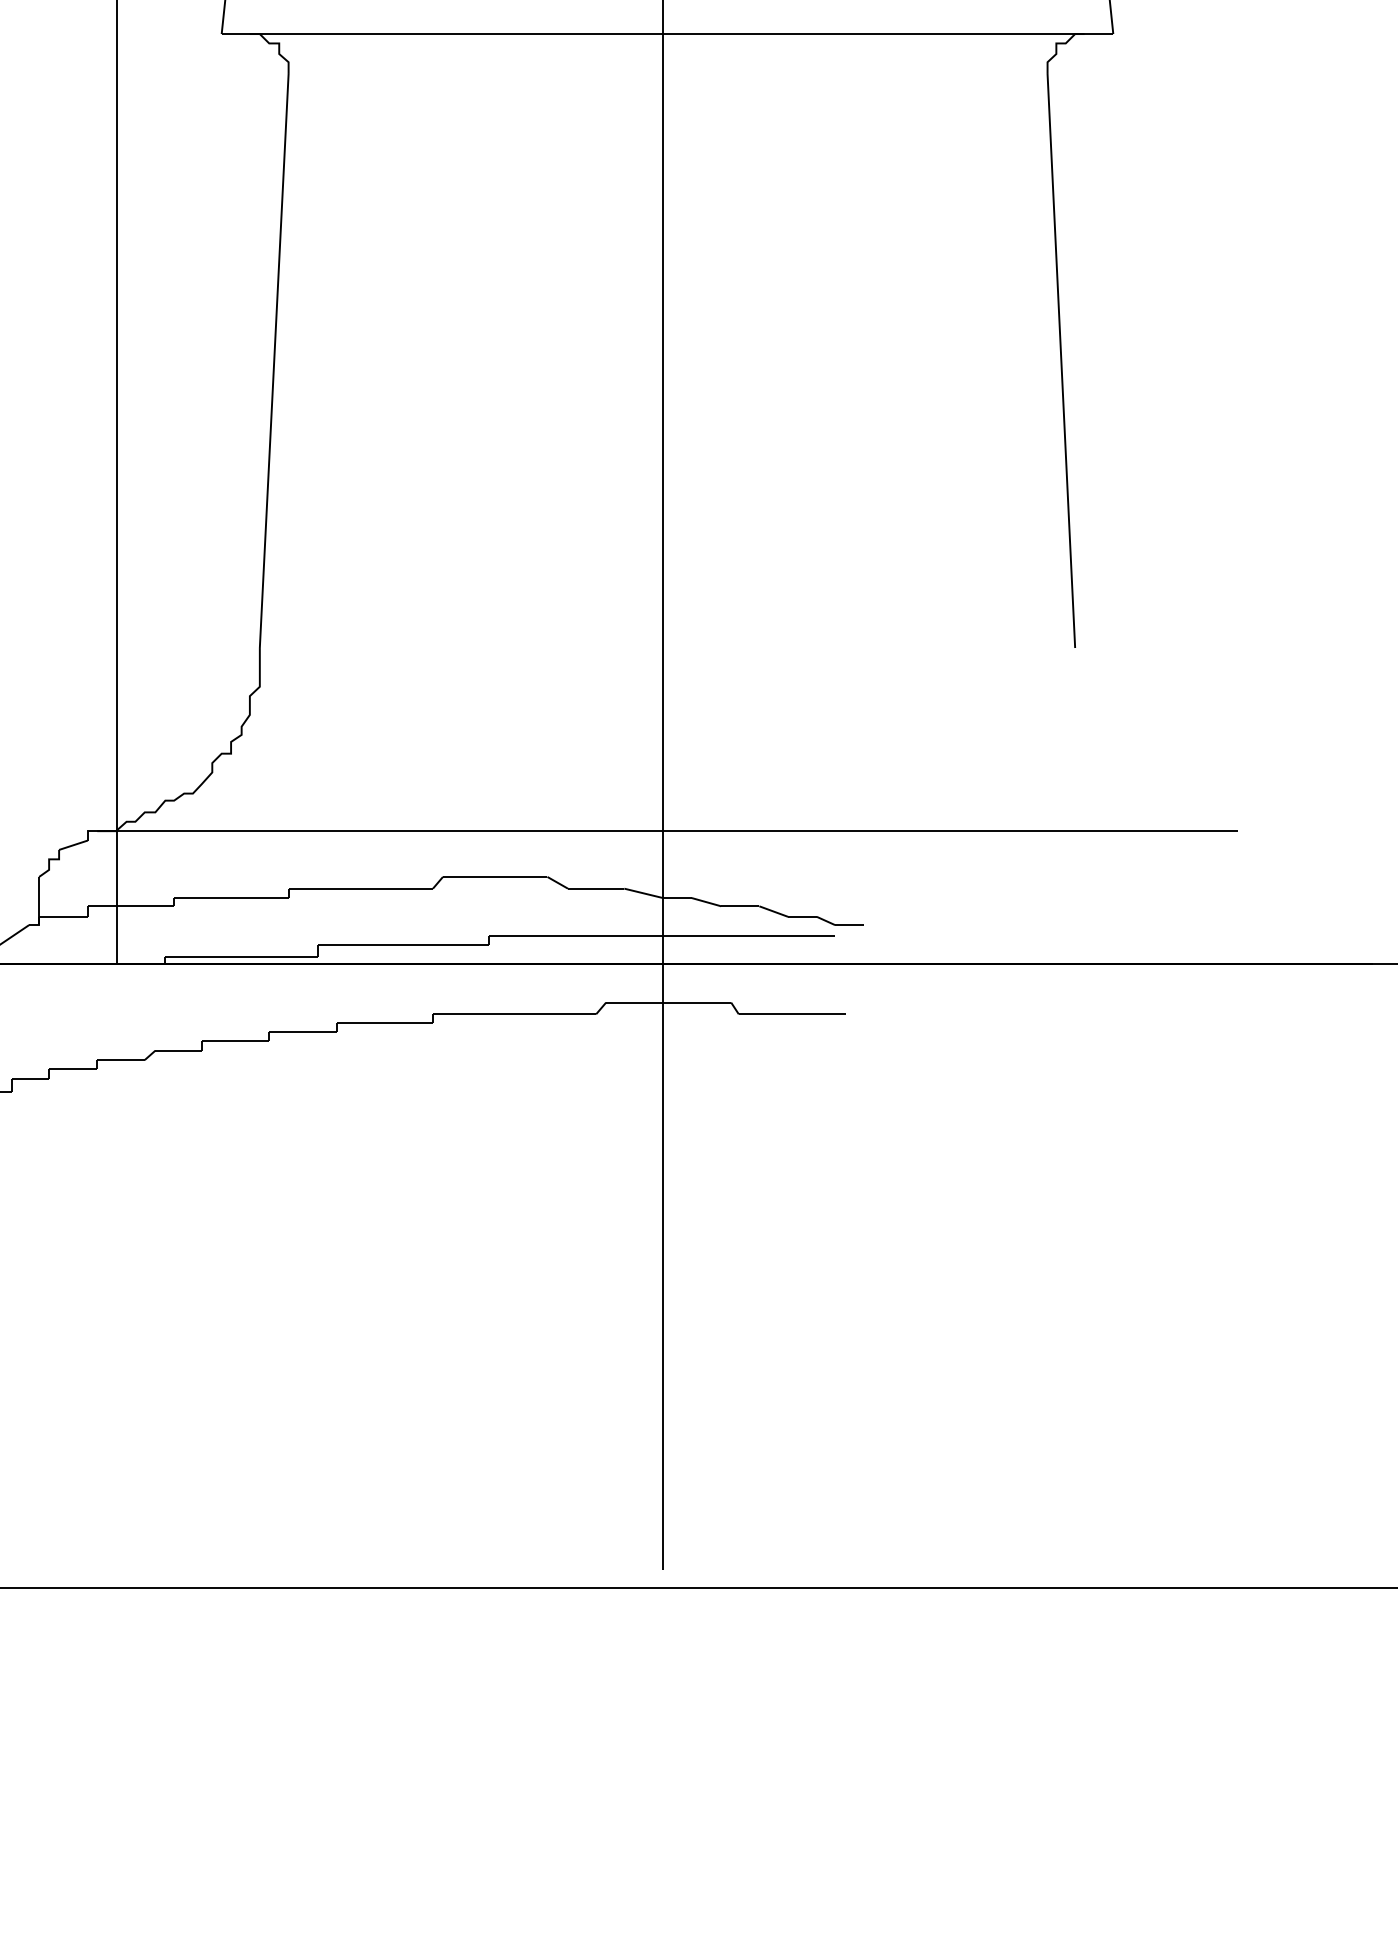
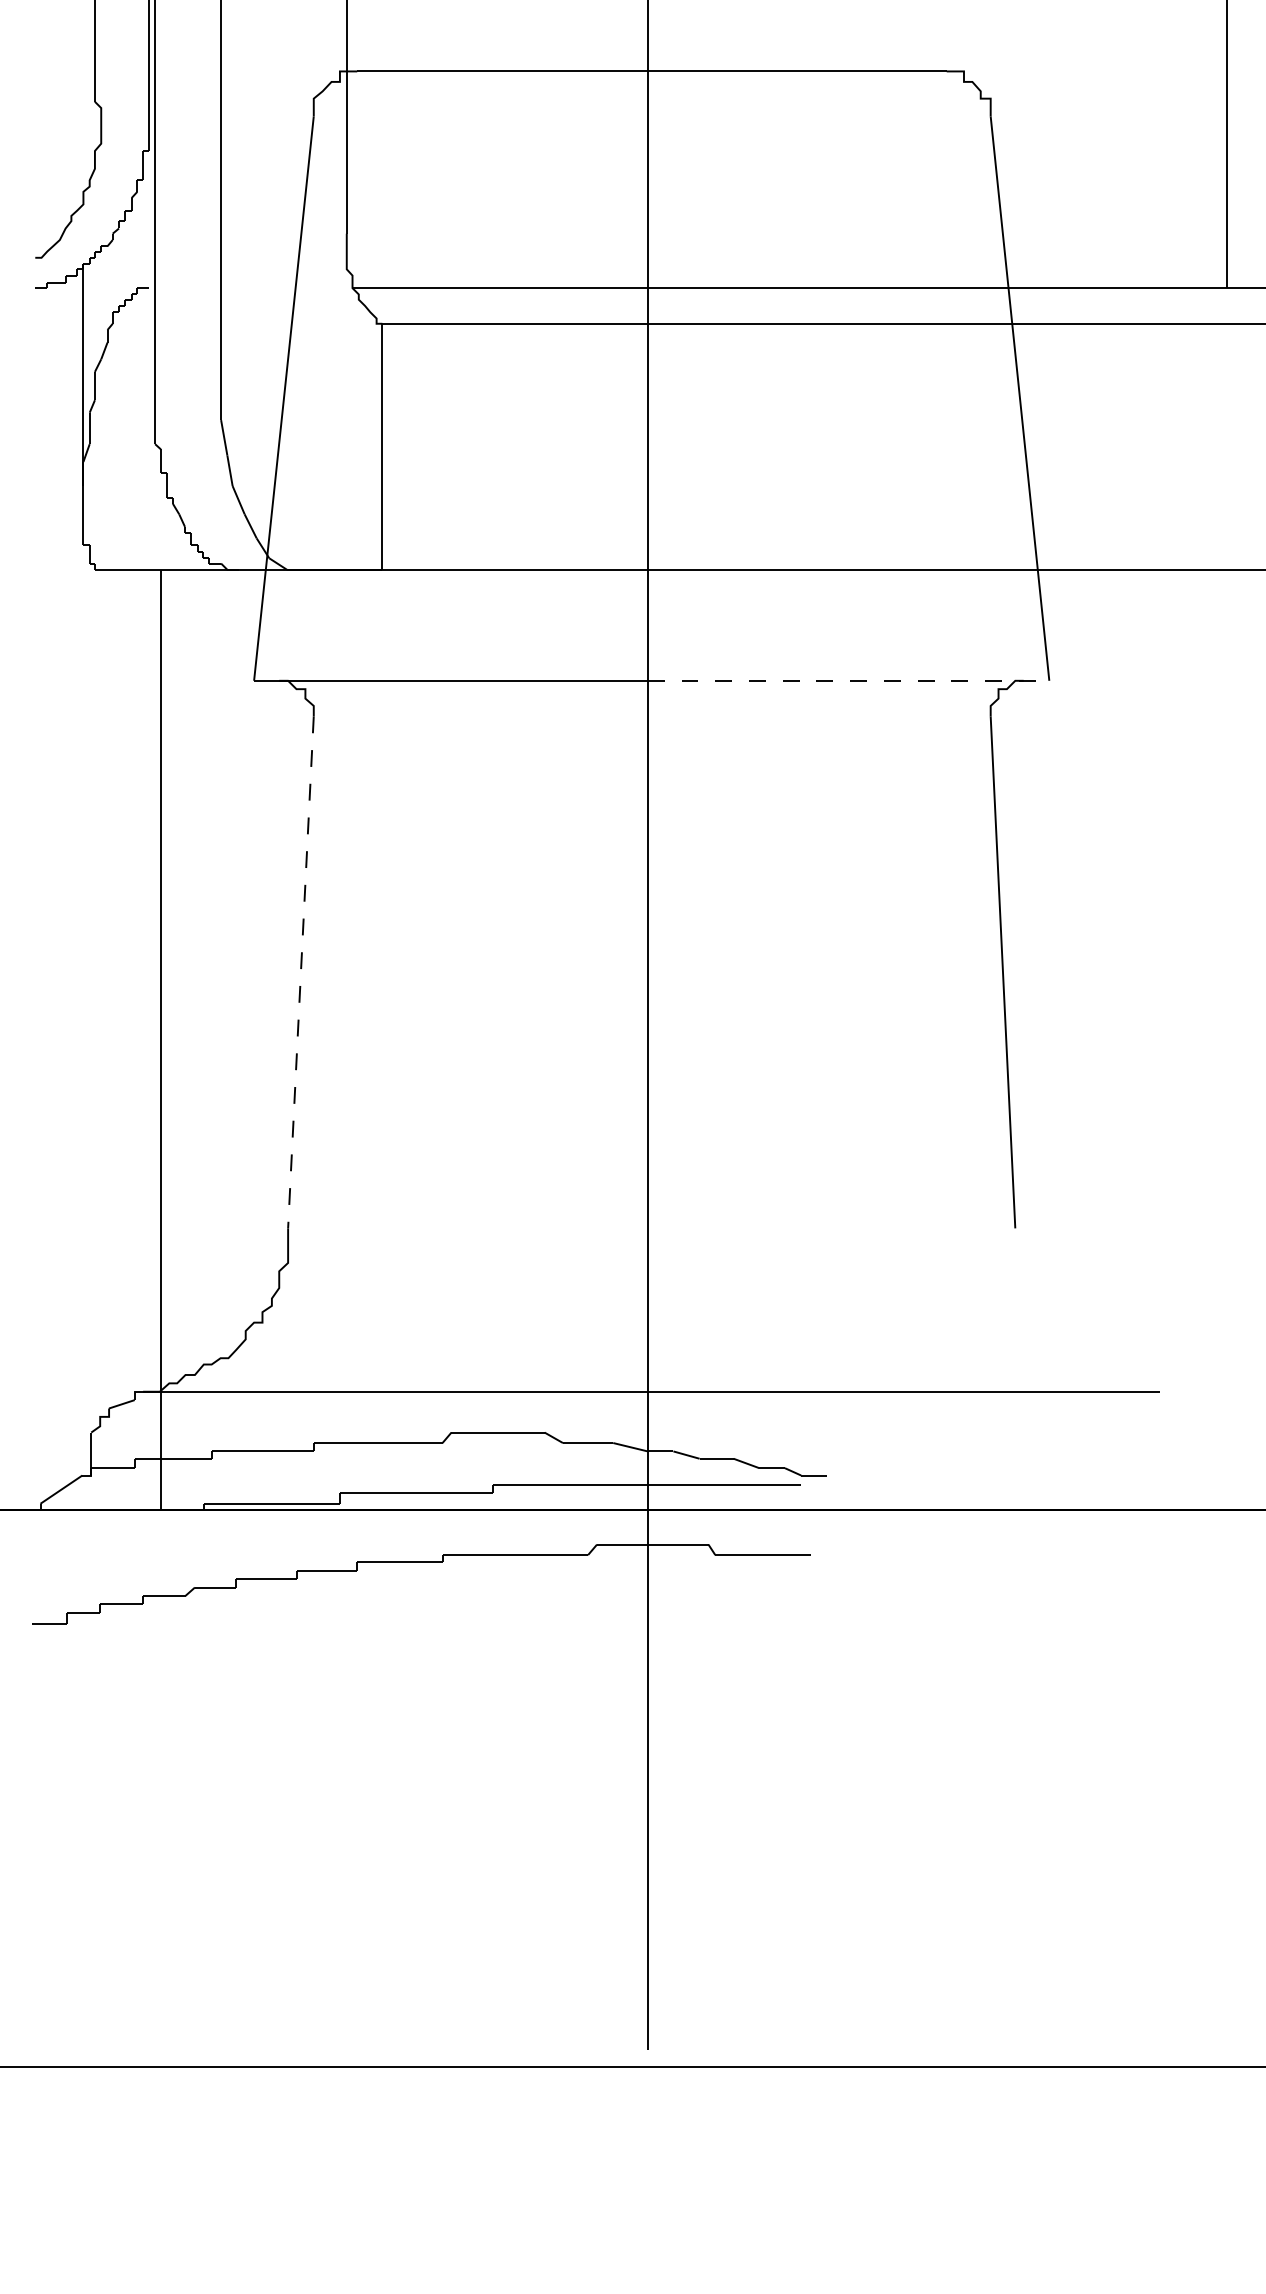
line: (888, 33) -> (848, 680), solid -> dashed
line: (273, 361) -> (300, 972), solid -> dashed

